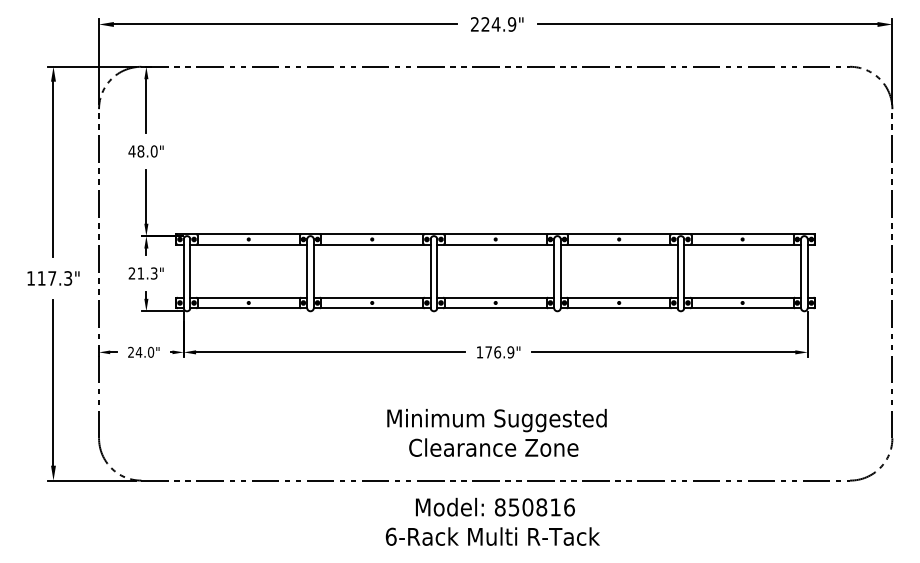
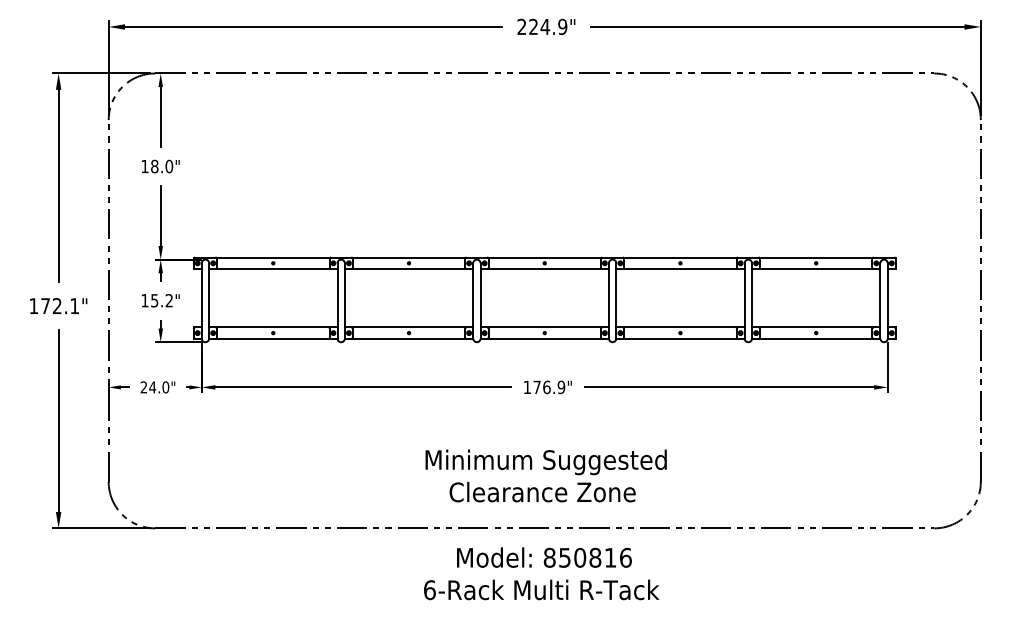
text: (131, 151) -> (144, 166), 48.0" -> 18.0"
text: (142, 273) -> (156, 300), 21.3" -> 15.2"
text: (54, 278) -> (59, 306), 117.3" -> 172.1"

